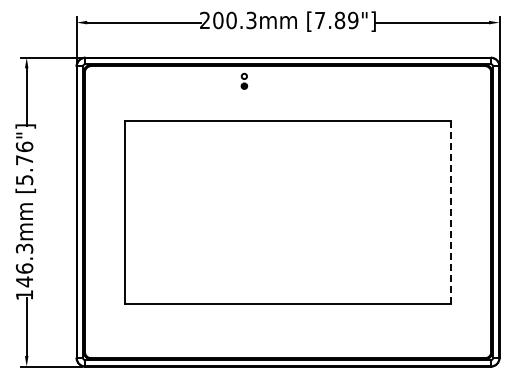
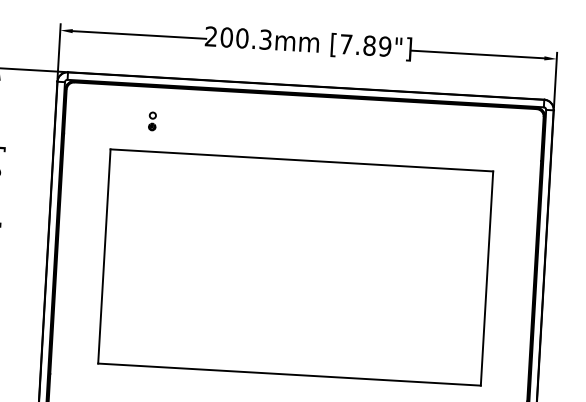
part: (244, 80) -> (152, 120), moved
line: (451, 212) -> (487, 278), dashed -> solid

